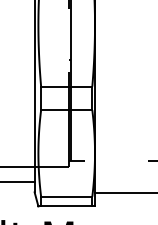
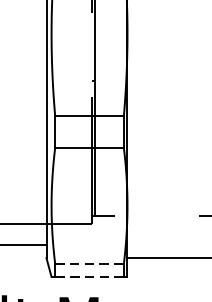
line: (66, 196) -> (89, 263), solid -> dashed
line: (66, 206) -> (89, 277), solid -> dashed

